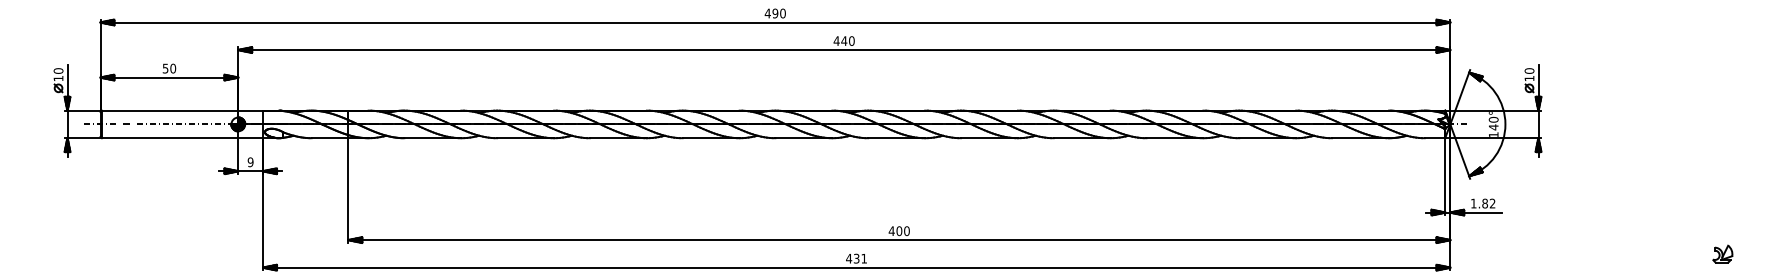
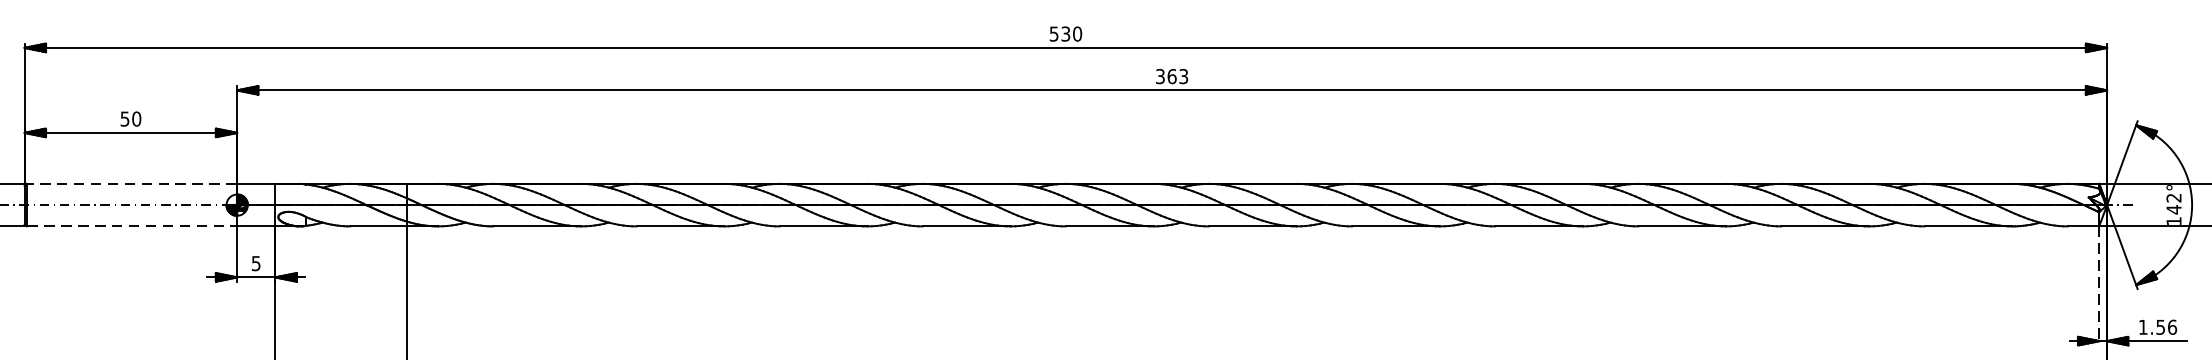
text: (771, 13) -> (1059, 34), 490 -> 530
text: (843, 40) -> (1170, 75), 440 -> 363
line: (169, 110) -> (131, 183), solid -> dashed
text: (1493, 119) -> (2173, 197), 140° -> 142°
line: (170, 138) -> (132, 226), solid -> dashed
text: (250, 161) -> (255, 262), 9 -> 5
line: (1445, 176) -> (2099, 285), solid -> dashed
text: (1488, 203) -> (2165, 327), 1.82 -> 1.56

